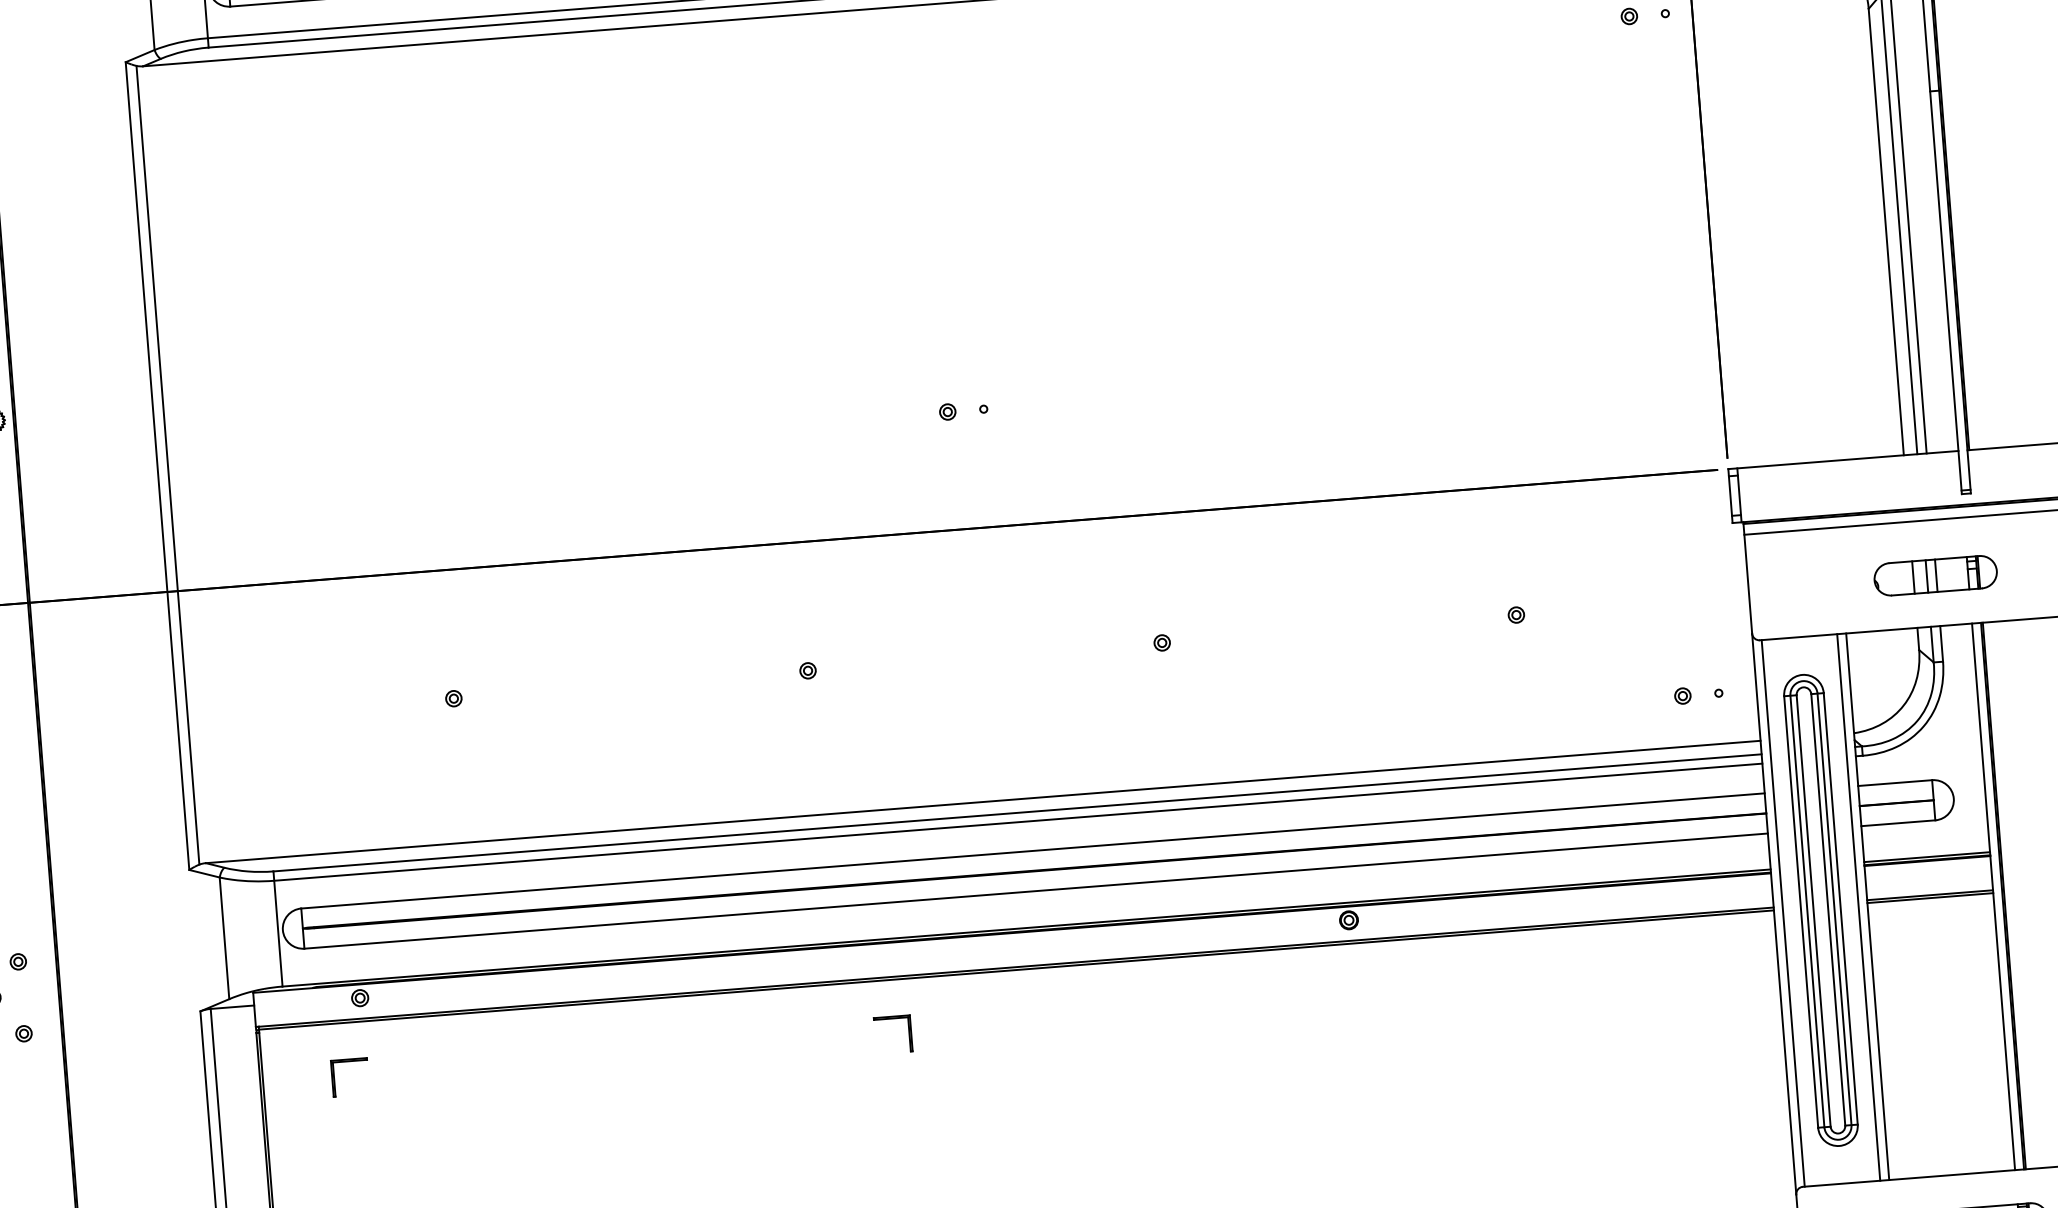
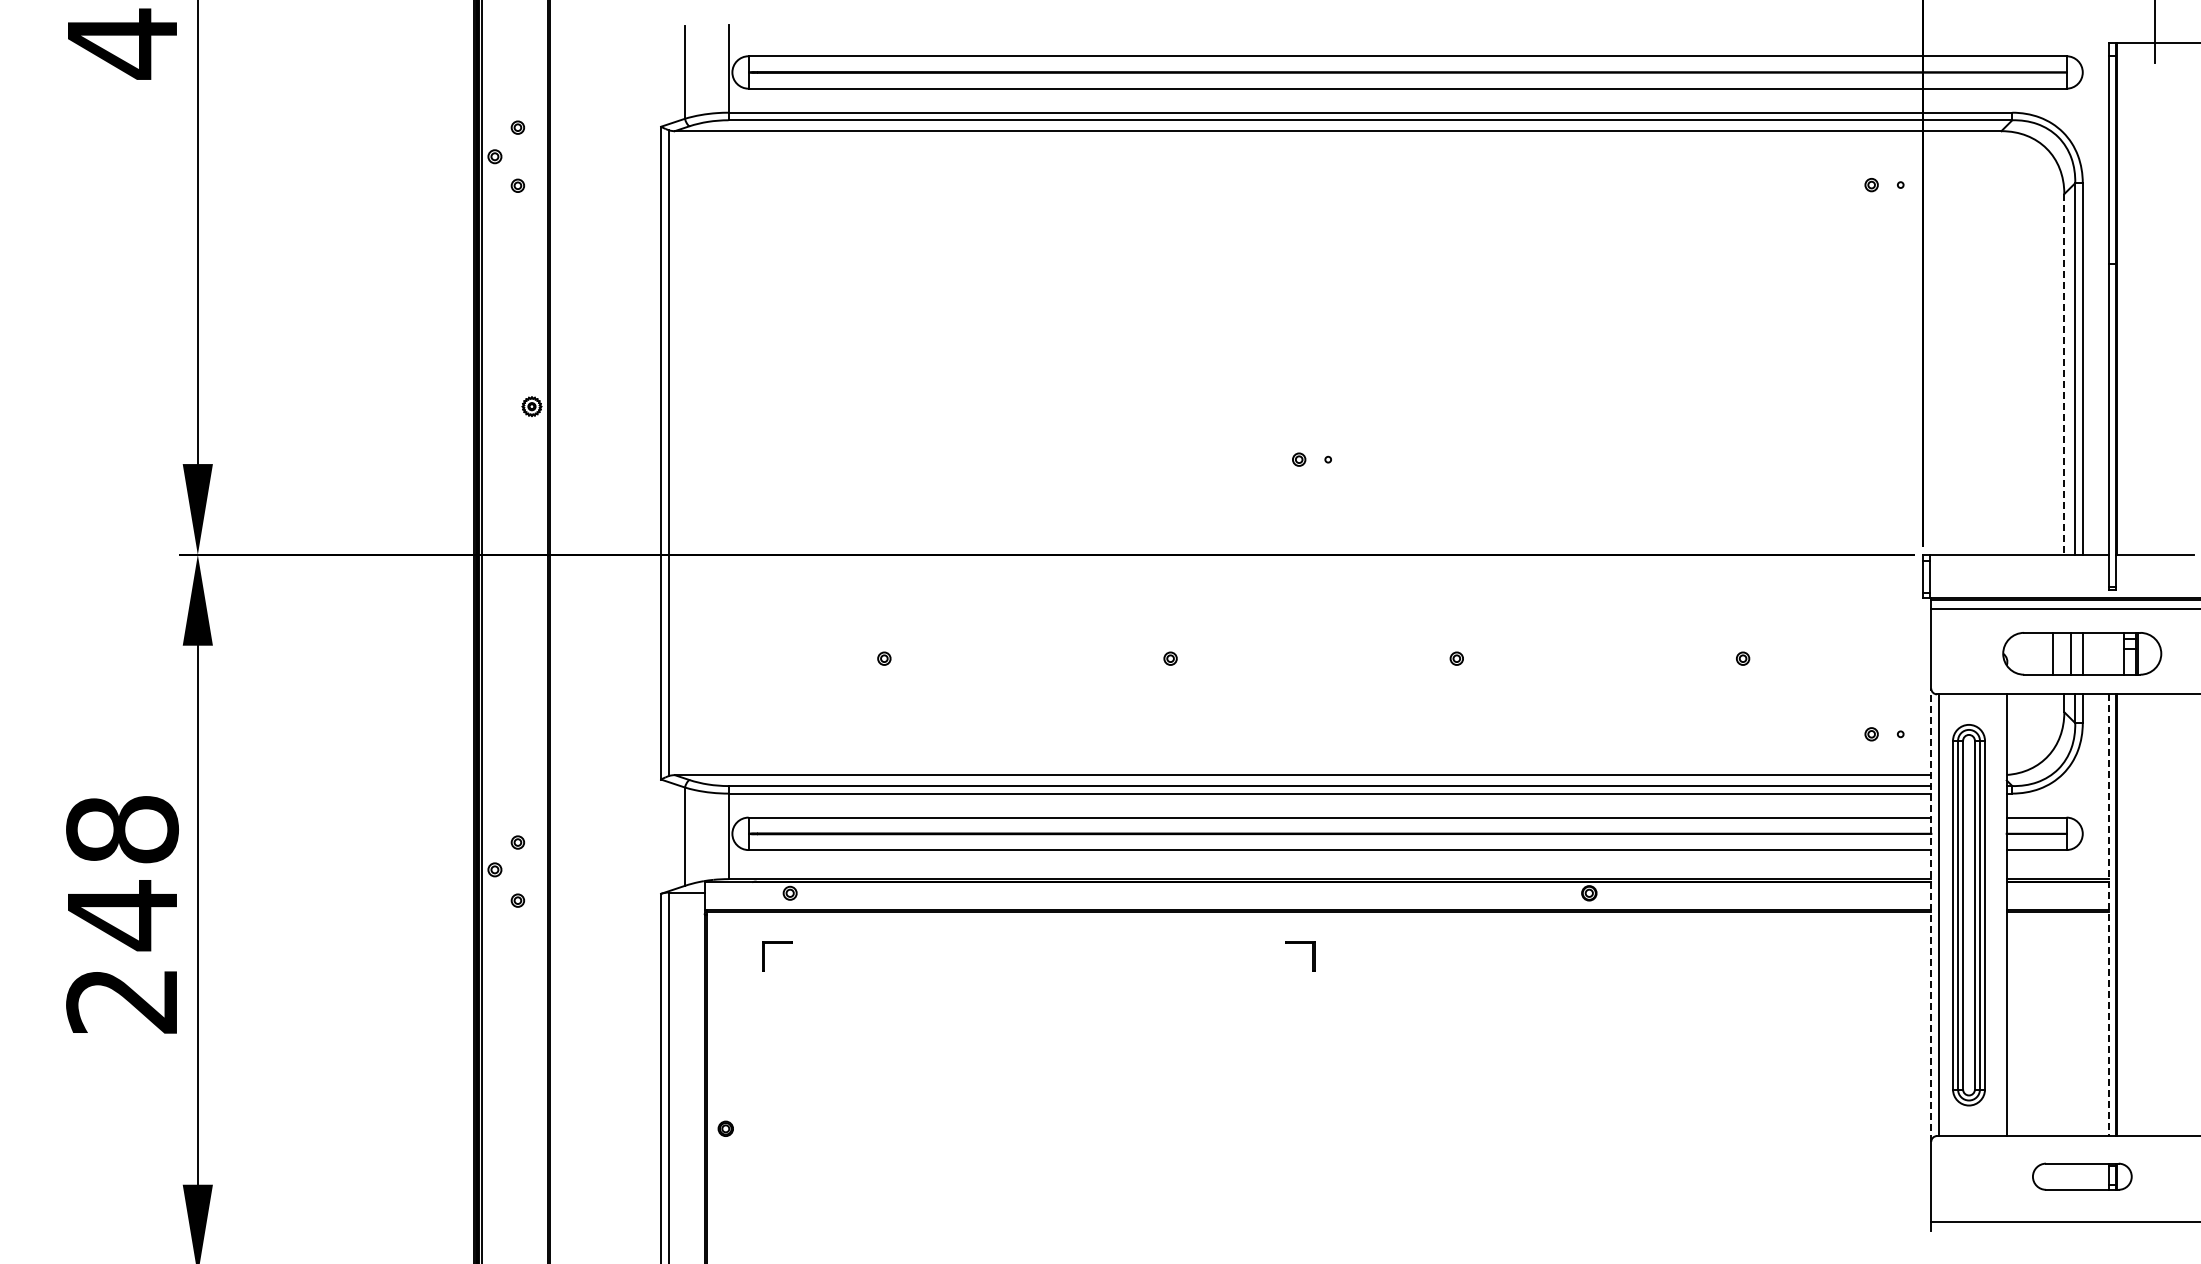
line: (1886, 232) -> (2064, 374), solid -> dashed
part: (1935, 575) -> (2082, 653), size x1.6
line: (1993, 897) -> (2108, 915), solid -> dashed
line: (1858, 907) -> (1999, 915), removed
line: (1774, 914) -> (1931, 915), solid -> dashed
part: (908, 1033) -> (1312, 956), moved

